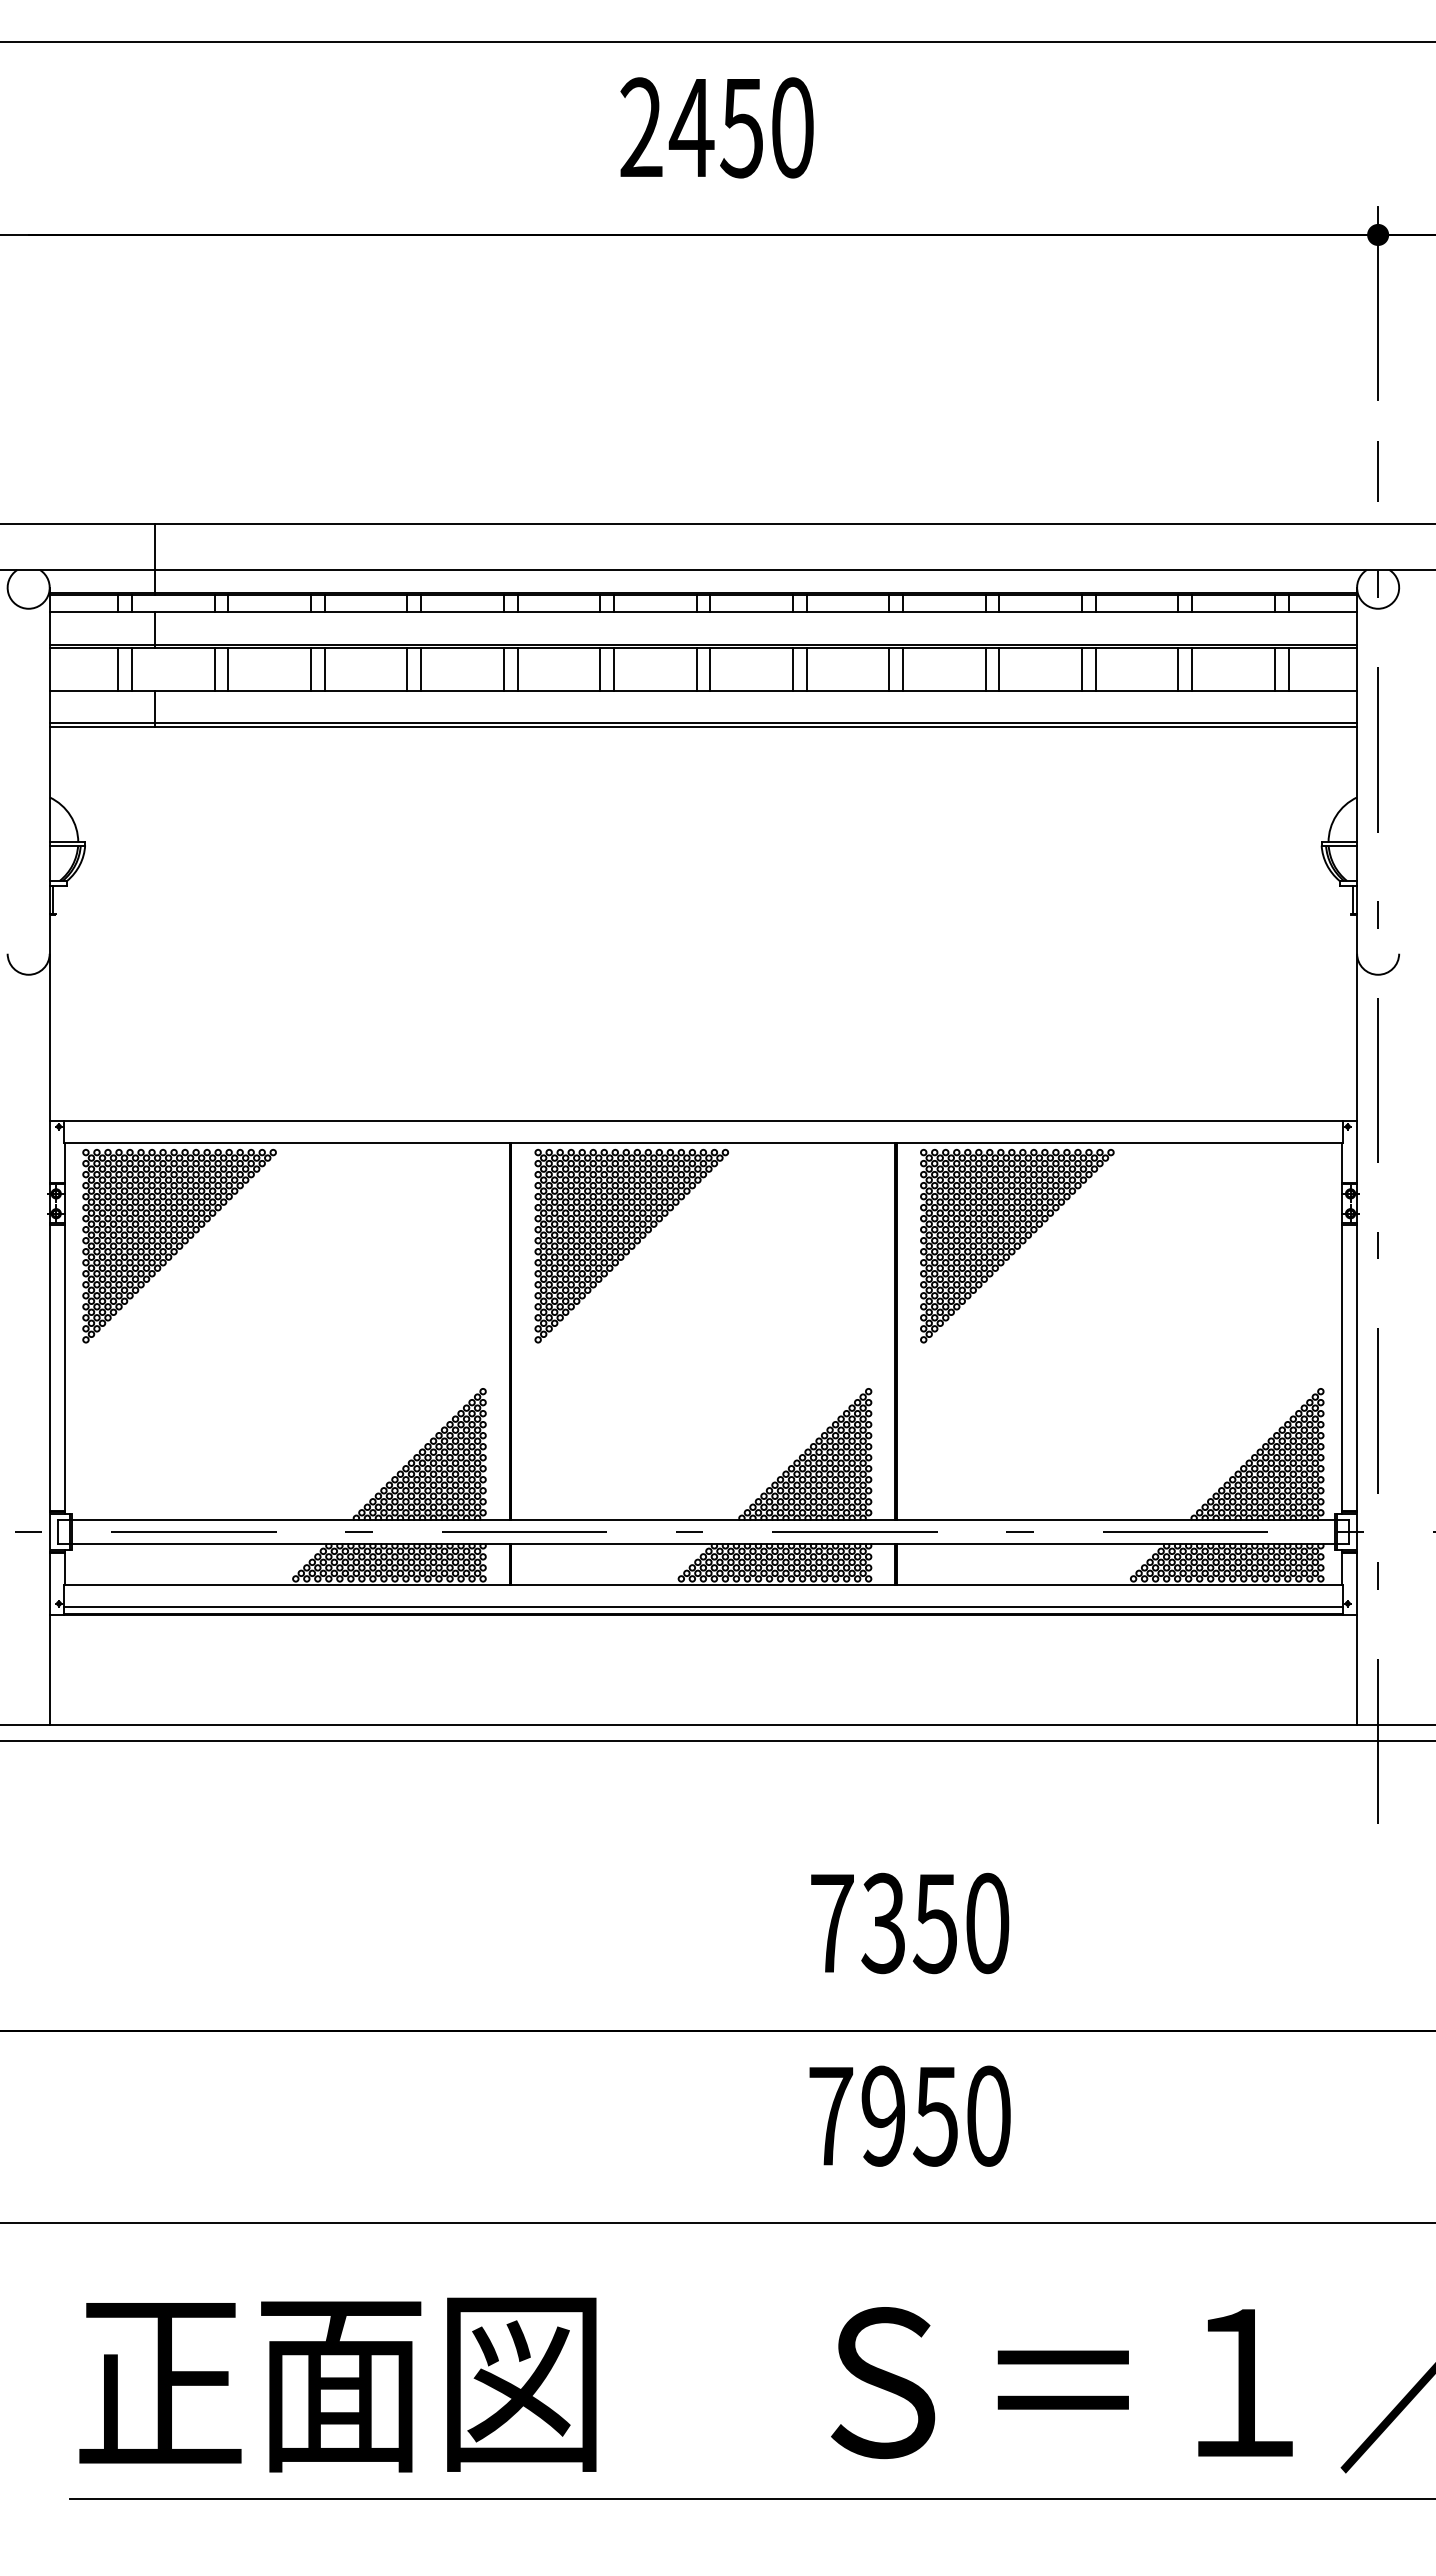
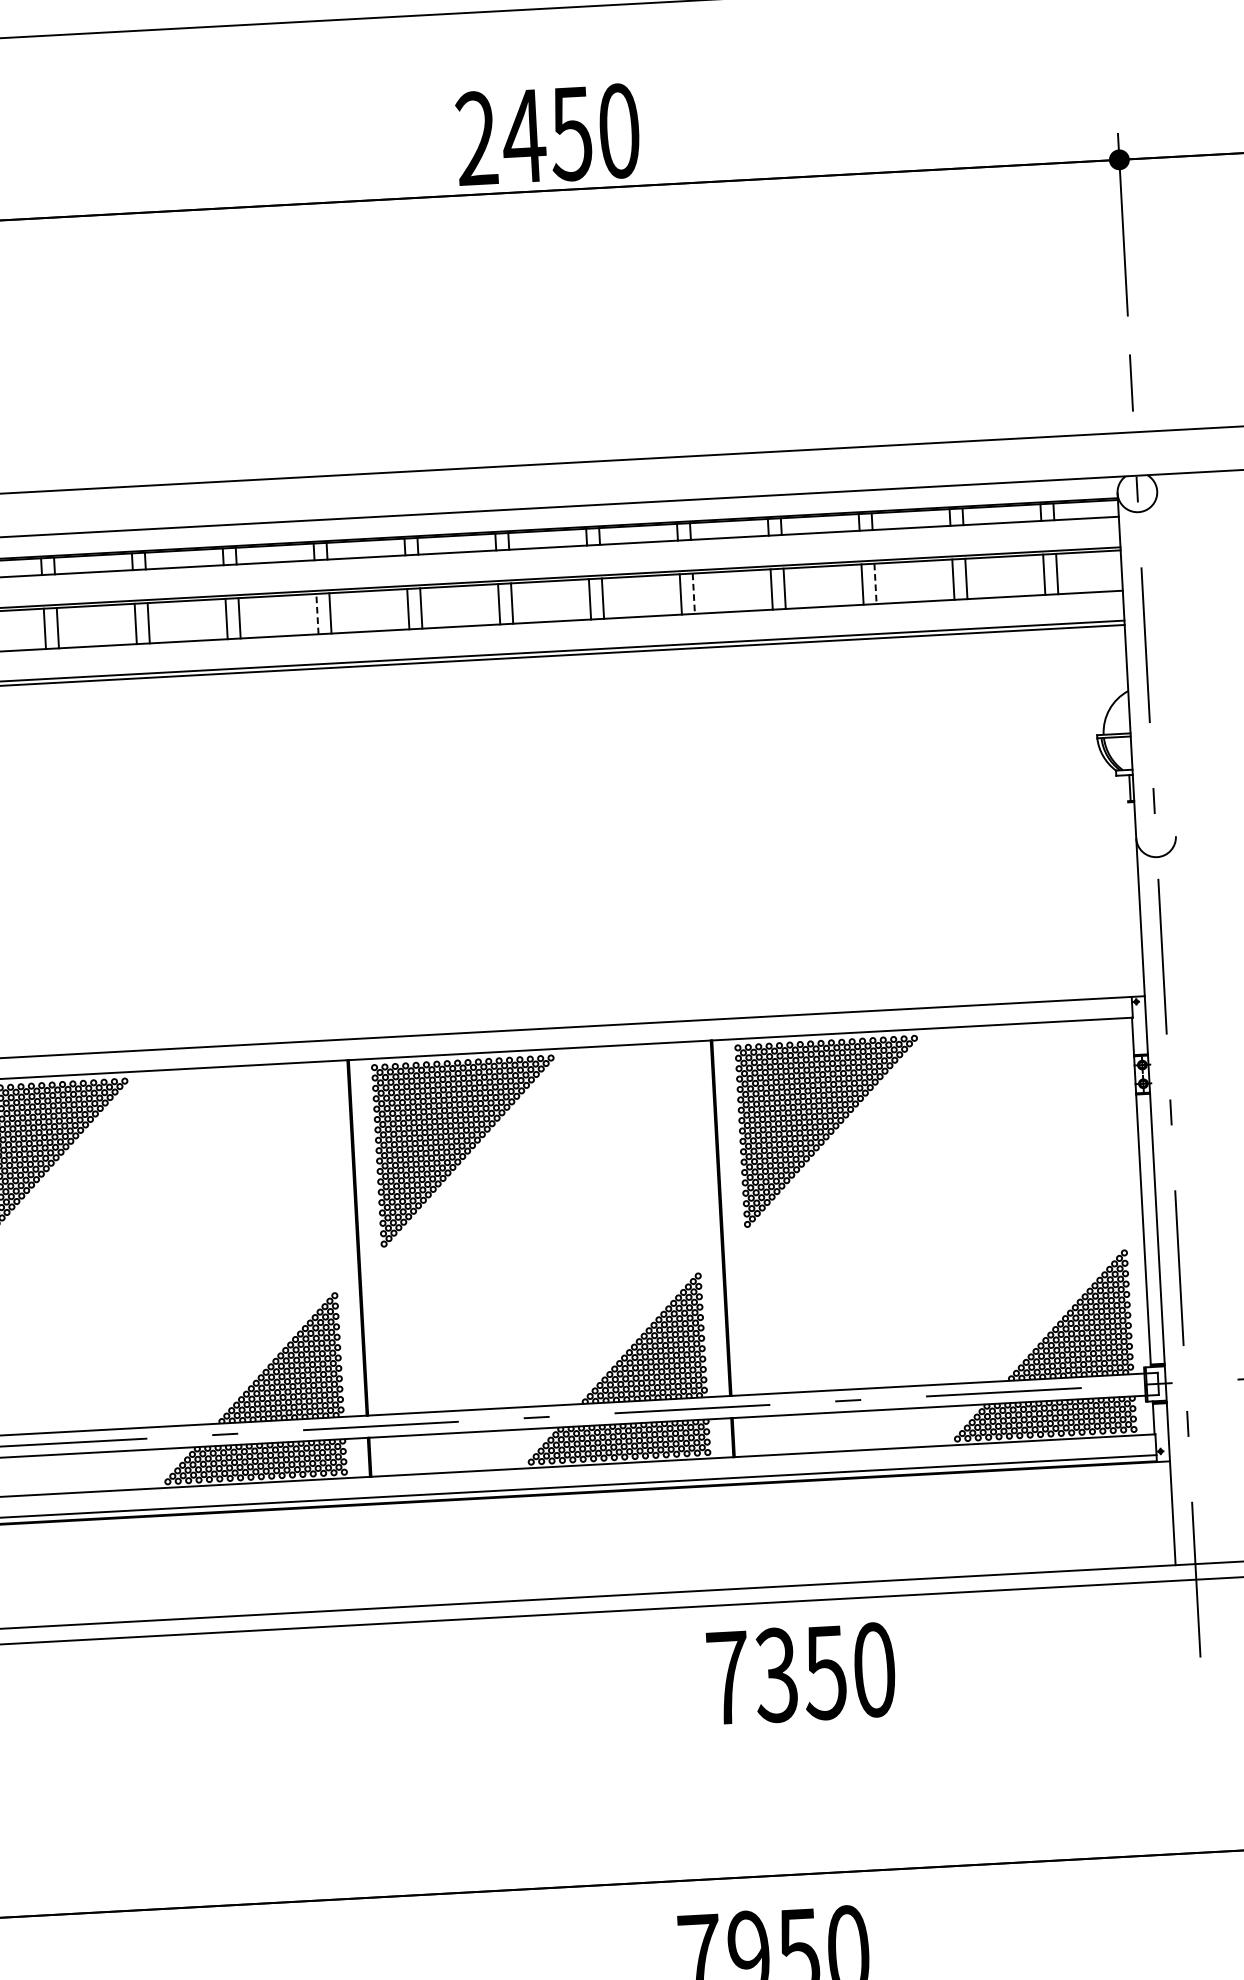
text: (716, 127) -> (547, 134), moved
line: (503, 669) -> (317, 614), solid -> dashed
line: (903, 670) -> (694, 594), solid -> dashed
line: (1095, 670) -> (875, 584), solid -> dashed
text: (910, 1923) -> (801, 1673), moved

